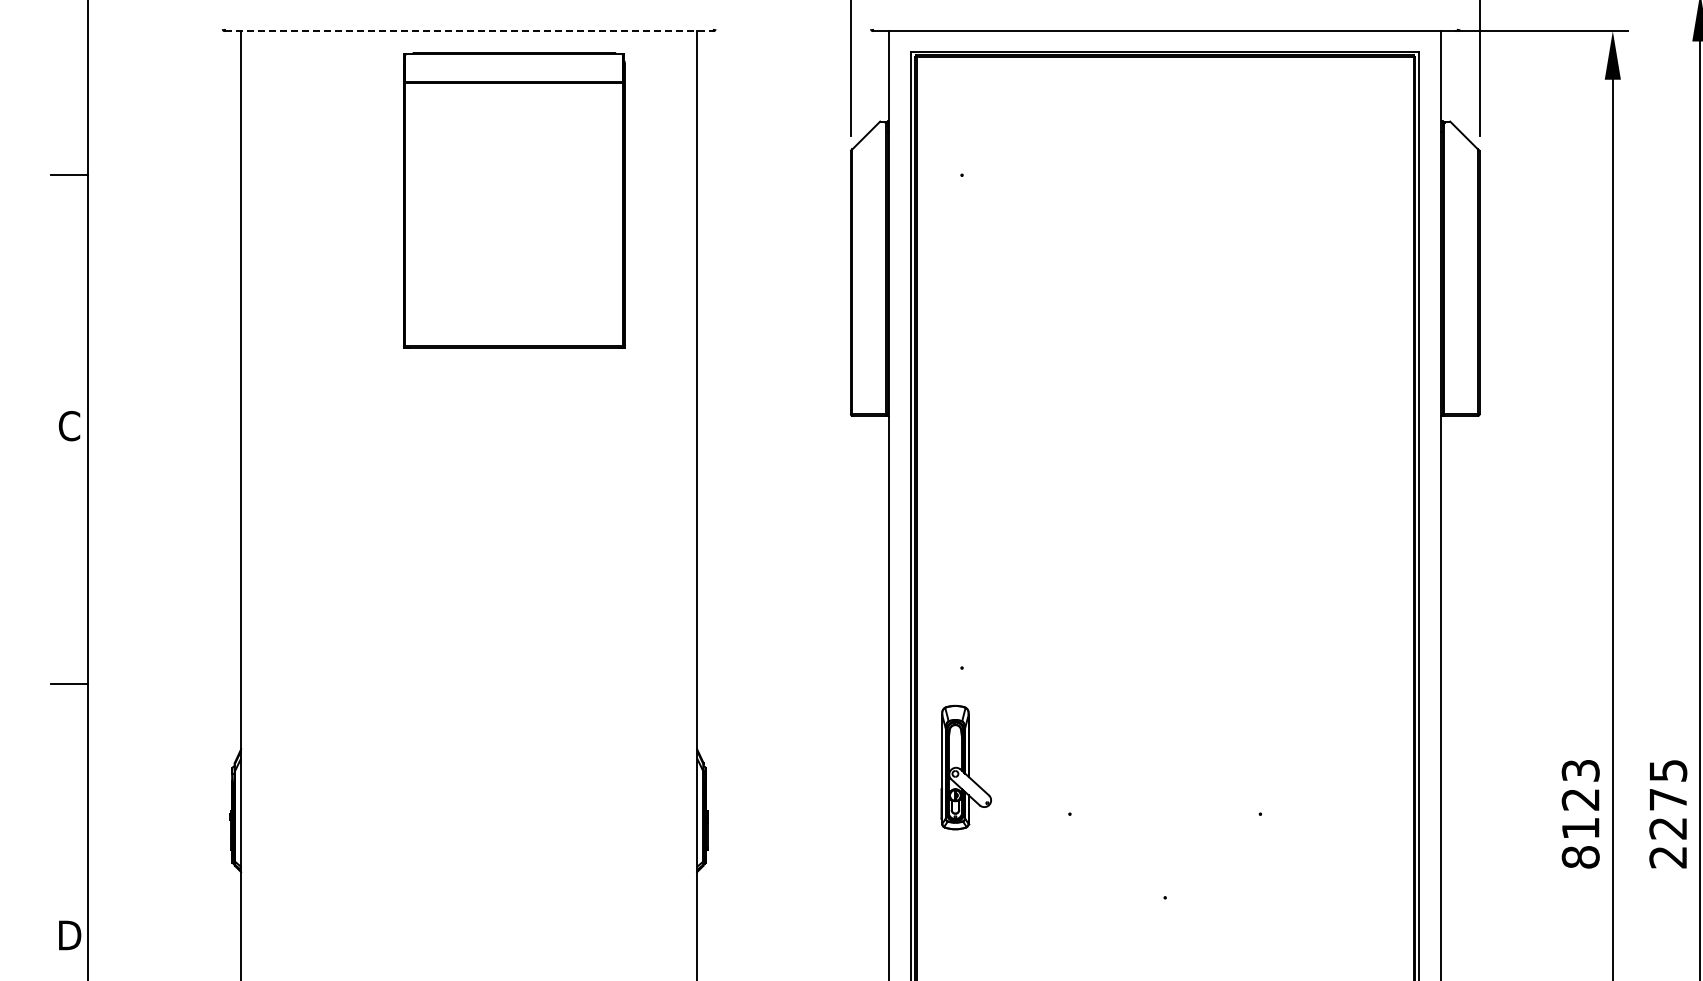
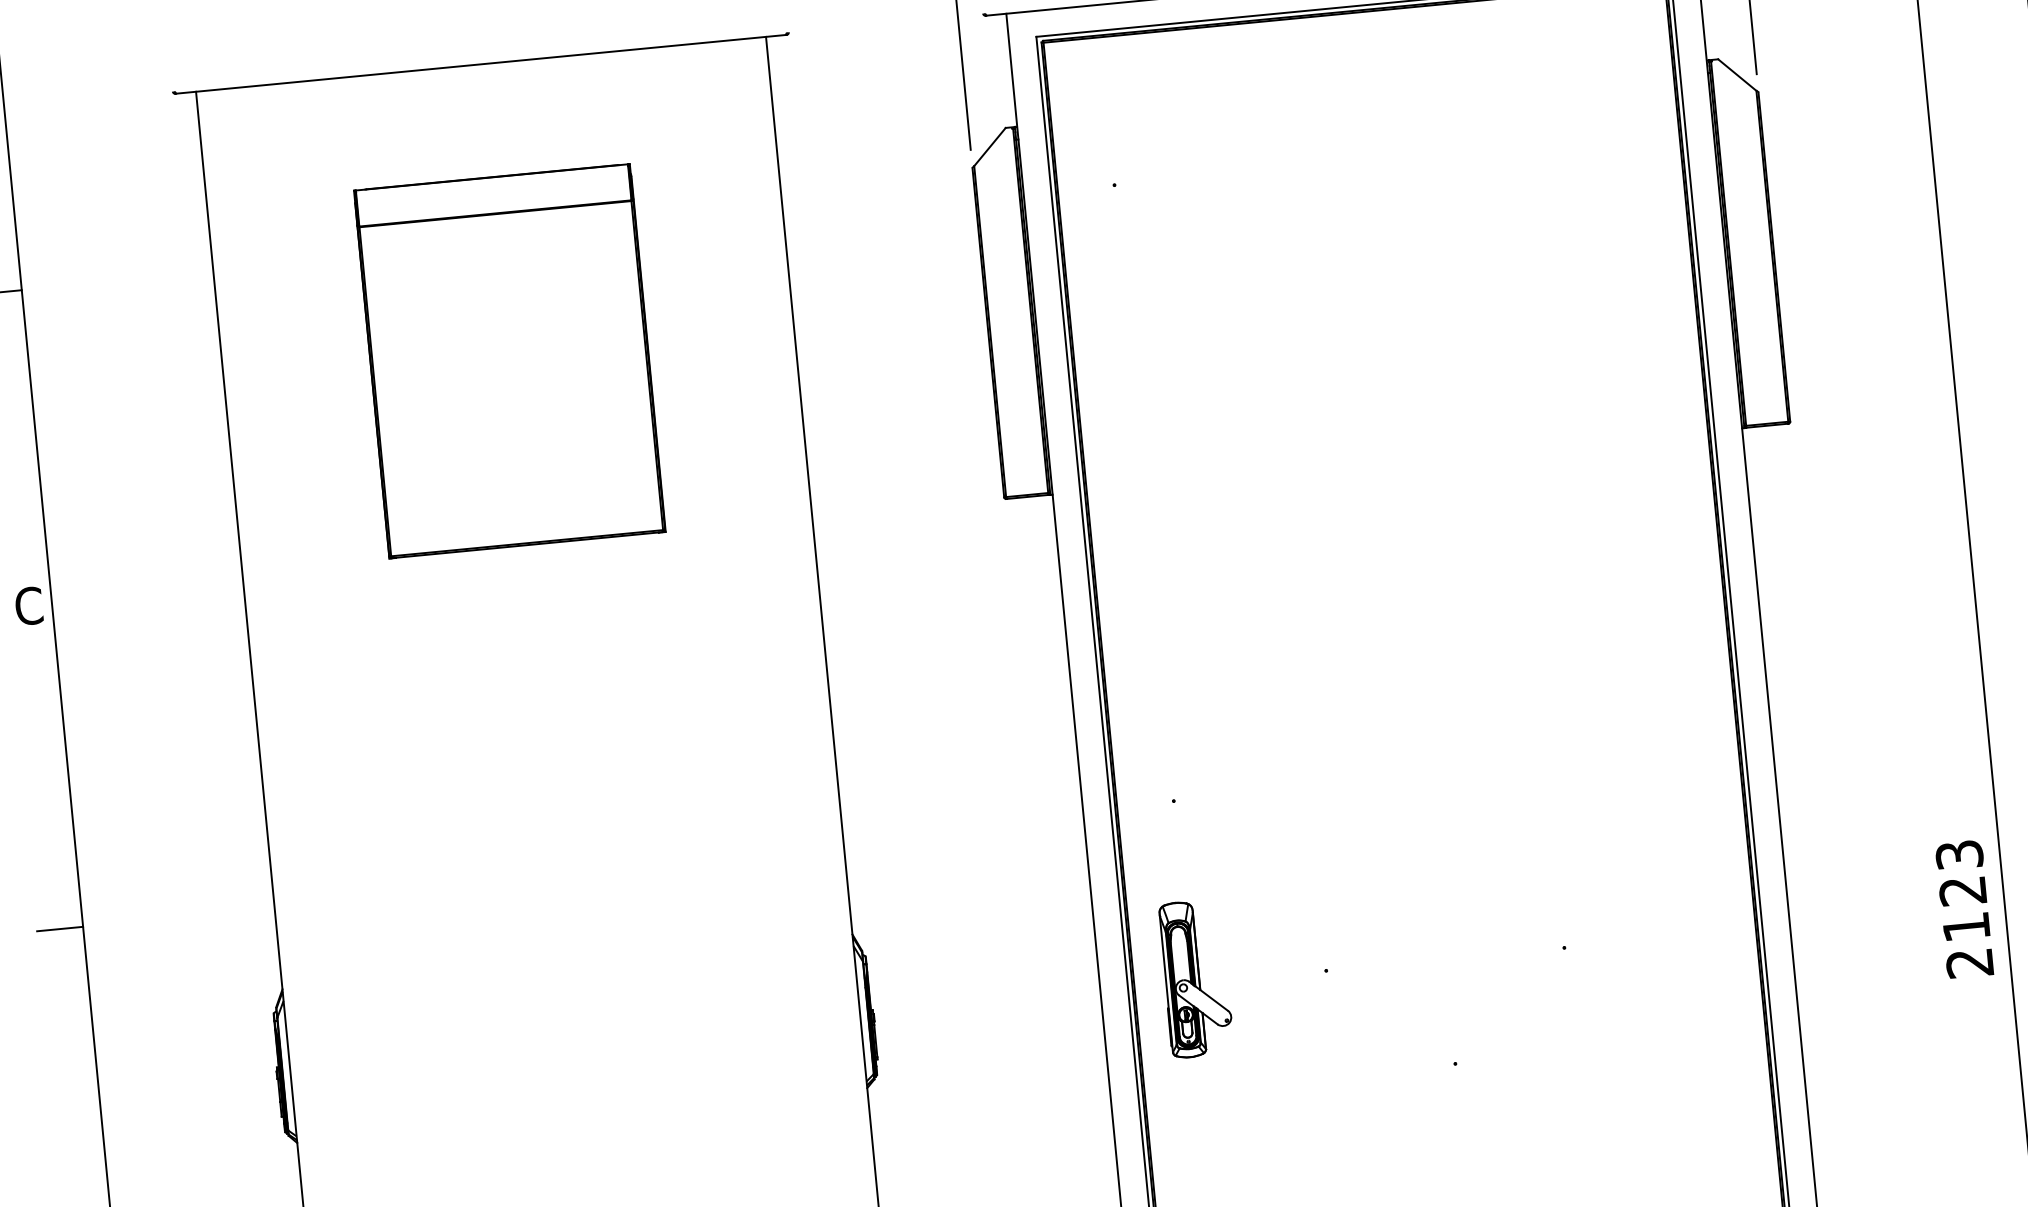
line: (469, 31) -> (481, 64), dashed -> solid
part: (514, 200) -> (510, 360), moved
part: (965, 767) -> (1195, 978), moved
text: (1580, 857) -> (1969, 963), 8123 -> 2123

